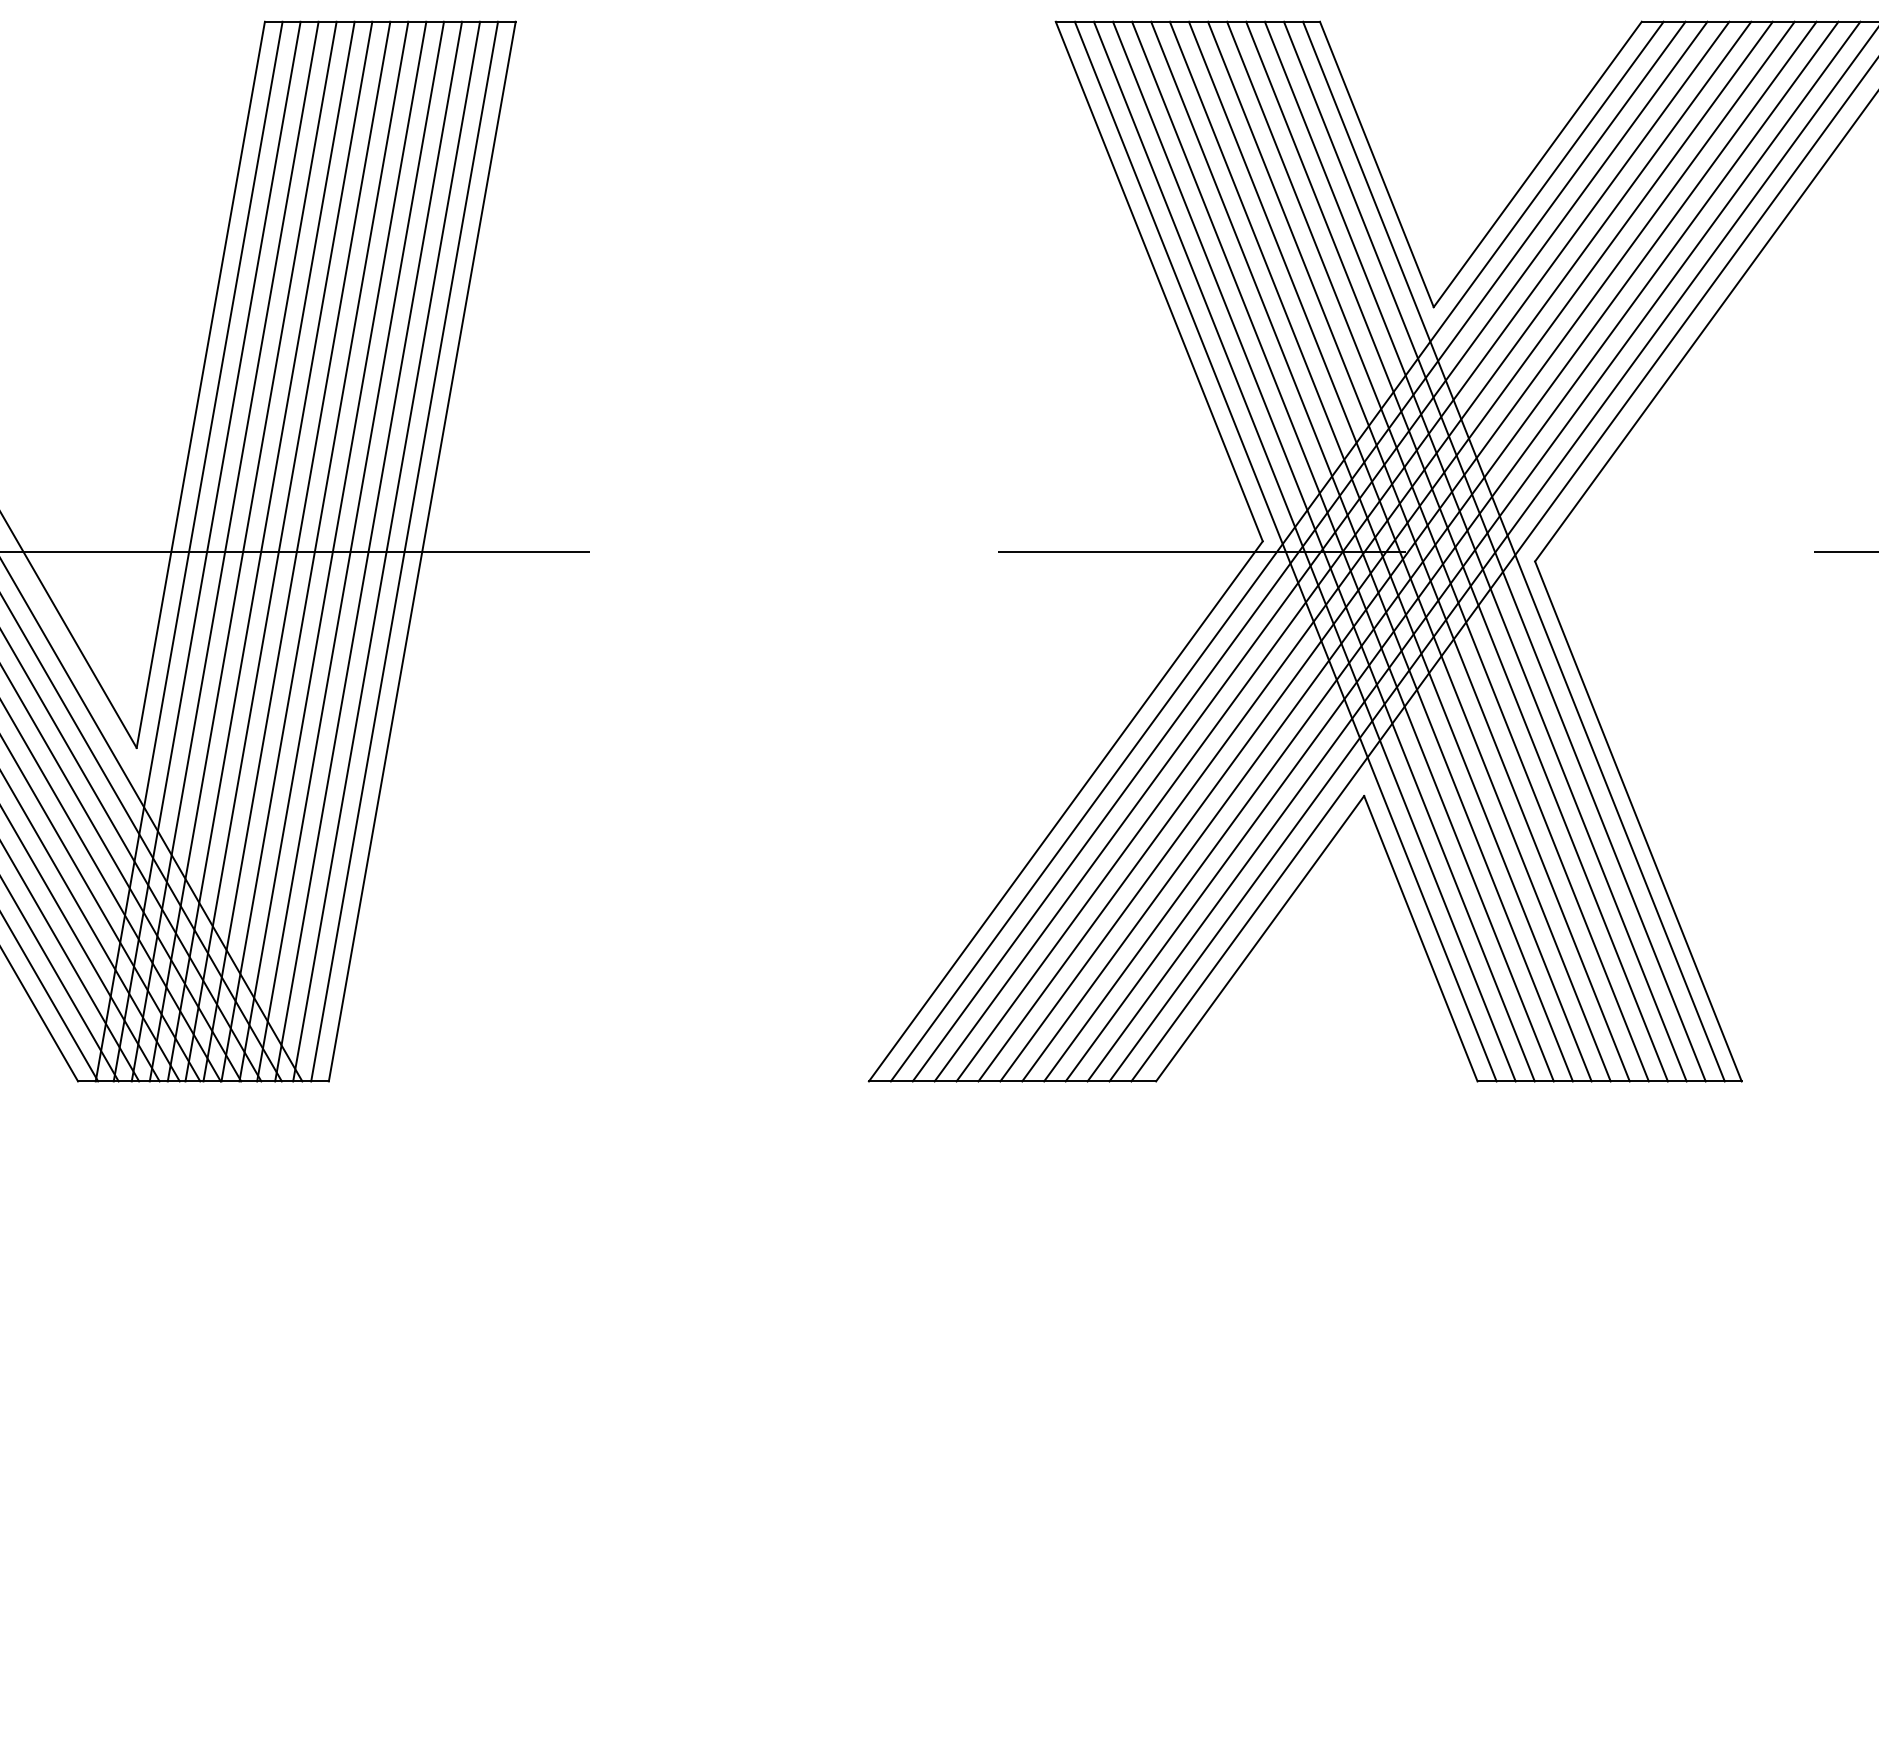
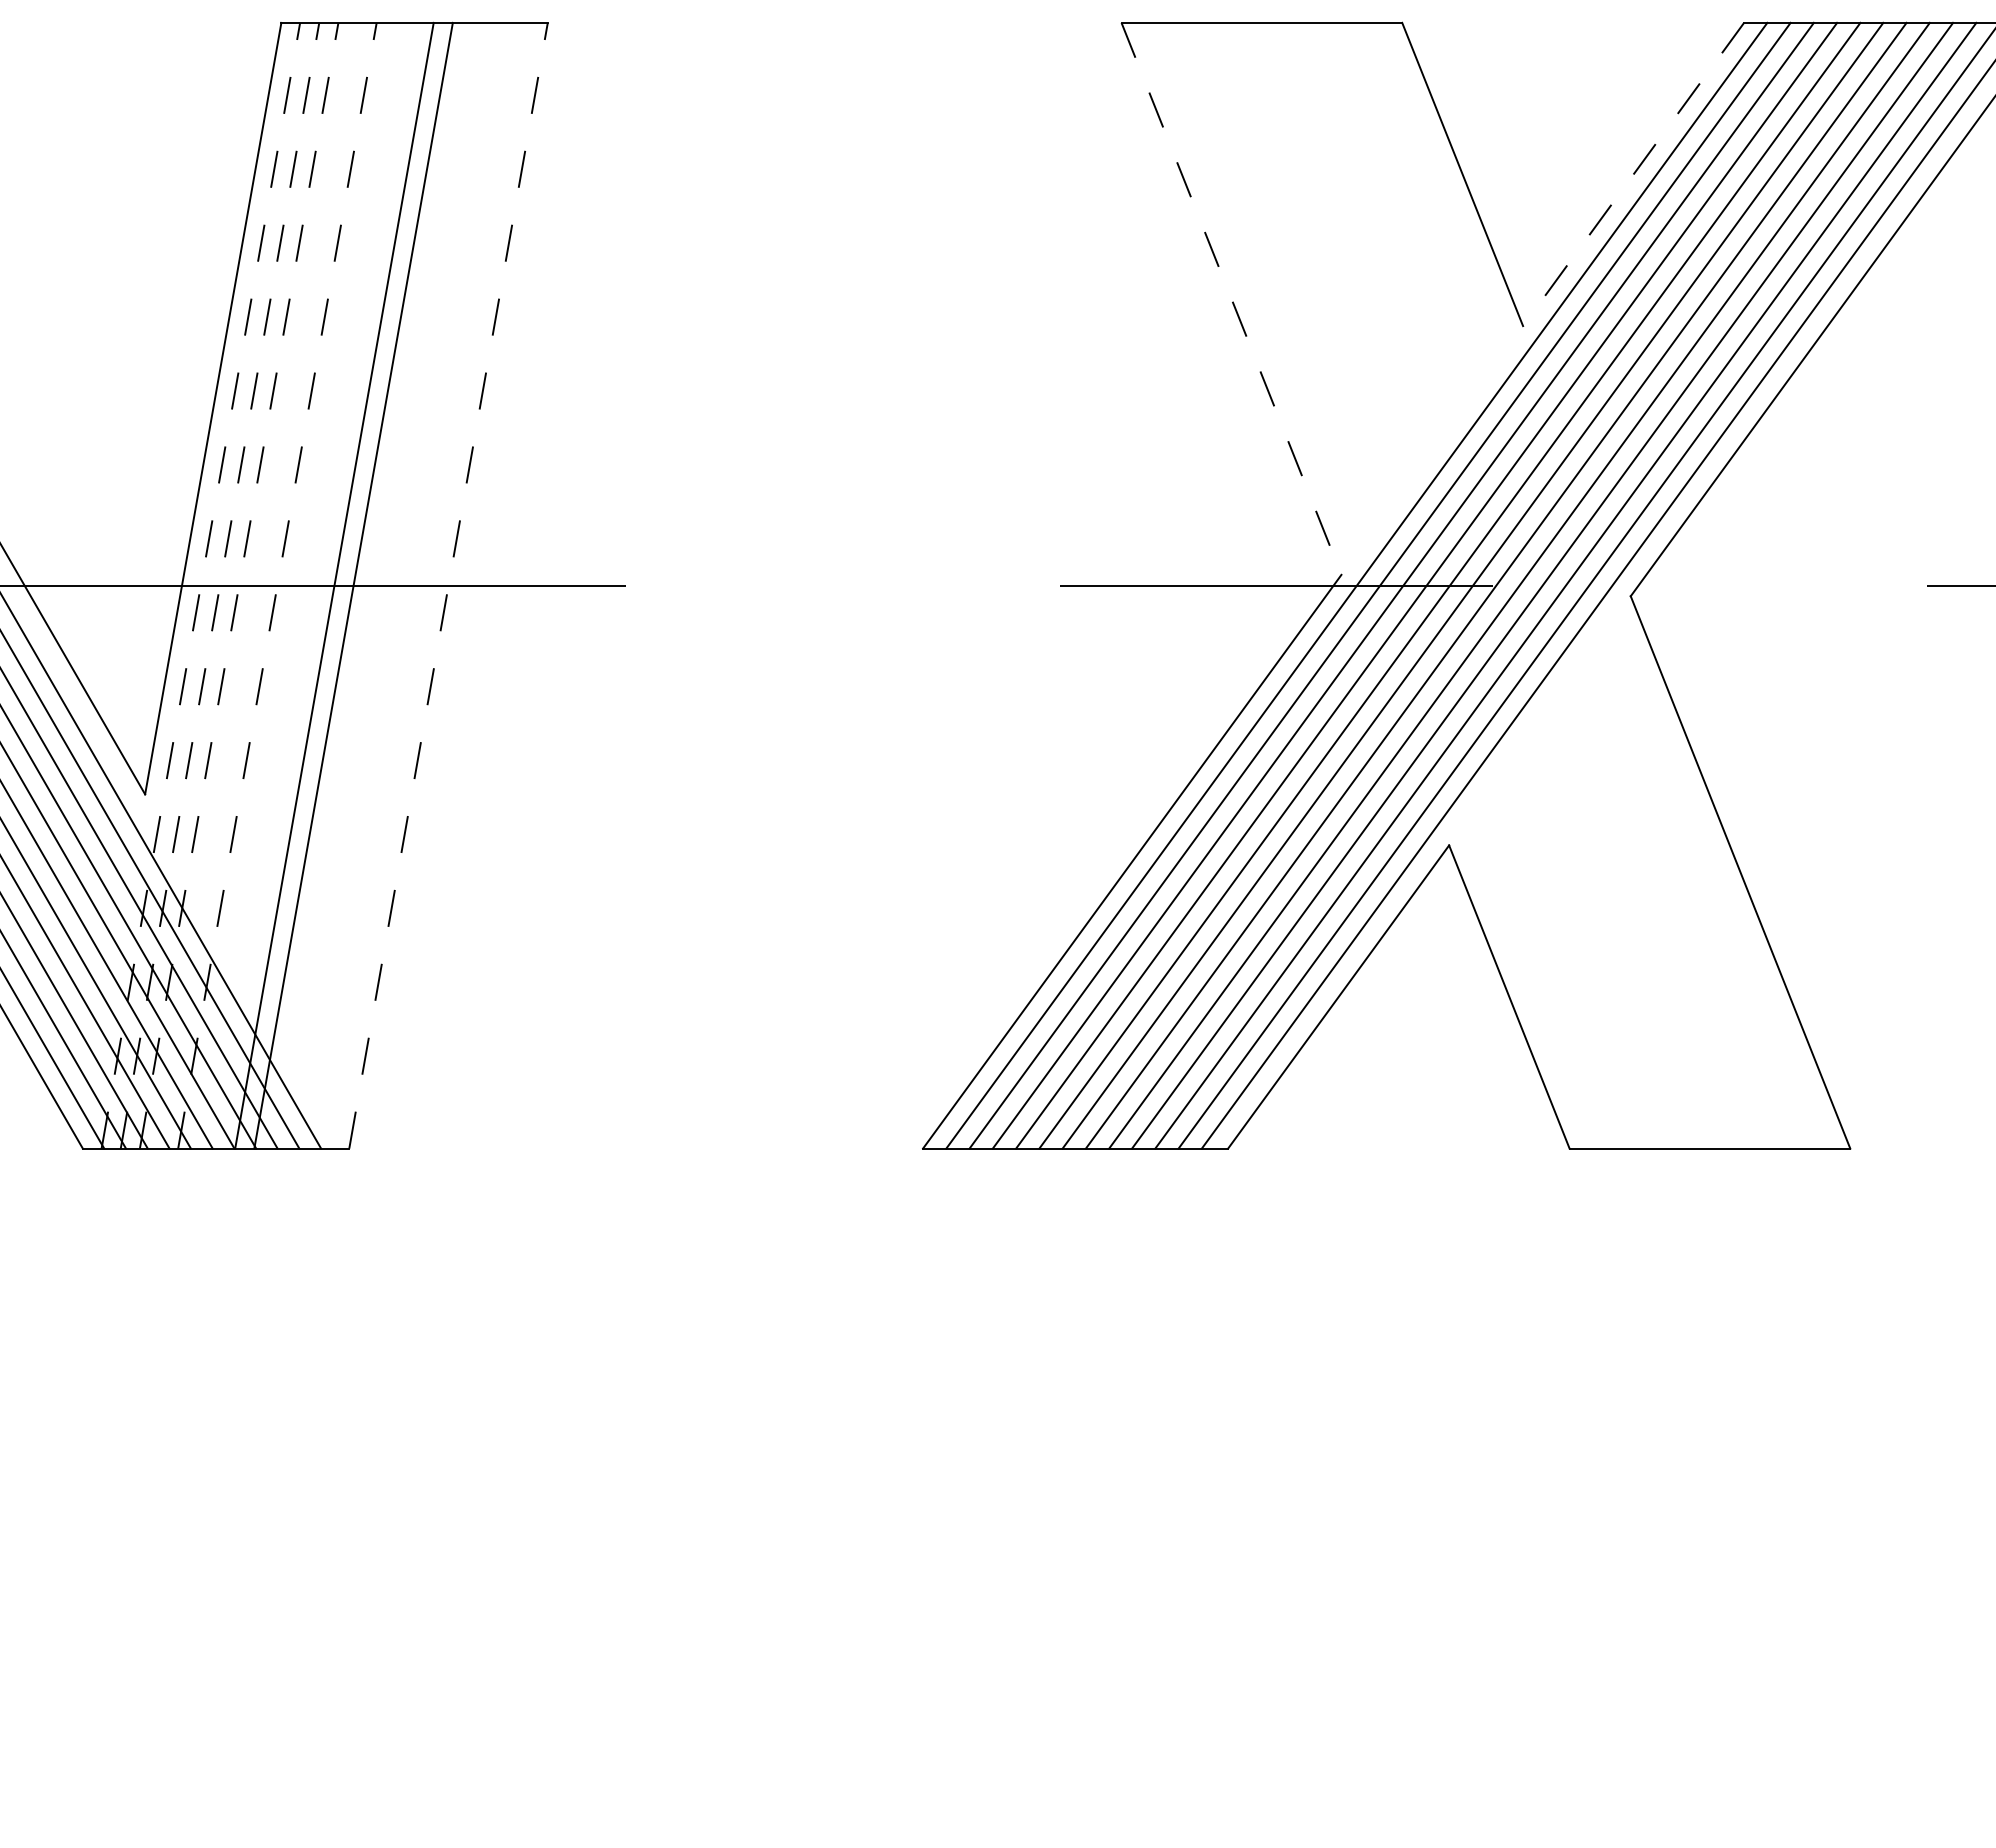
line: (1537, 164) -> (1633, 174), solid -> dashed
line: (1159, 282) -> (1231, 299), solid -> dashed
line: (188, 551) -> (200, 585), solid -> dashed
line: (207, 551) -> (220, 585), solid -> dashed
line: (225, 551) -> (239, 585), solid -> dashed
line: (243, 551) -> (258, 585), removed
line: (261, 551) -> (277, 585), solid -> dashed
line: (278, 551) -> (295, 585), removed
line: (297, 551) -> (315, 585), removed
line: (350, 551) -> (372, 585), removed
line: (368, 551) -> (391, 585), removed
line: (386, 551) -> (410, 585), removed
line: (404, 551) -> (429, 585), removed
line: (422, 551) -> (448, 585), solid -> dashed
line: (1285, 551) -> (1365, 585), removed
line: (1305, 551) -> (1386, 585), removed
line: (1324, 551) -> (1406, 585), removed
line: (1342, 551) -> (1426, 585), removed
line: (1361, 551) -> (1446, 585), removed
line: (1380, 551) -> (1466, 585), removed
line: (1400, 551) -> (1487, 585), removed
line: (1419, 551) -> (1507, 585), removed
line: (1437, 551) -> (1527, 585), removed
line: (1456, 551) -> (1547, 585), removed
line: (1475, 551) -> (1567, 585), removed
line: (1494, 551) -> (1587, 585), removed
line: (1514, 551) -> (1608, 585), removed

